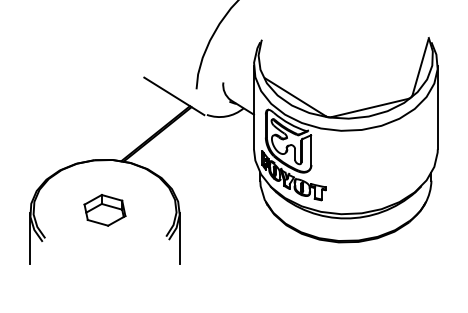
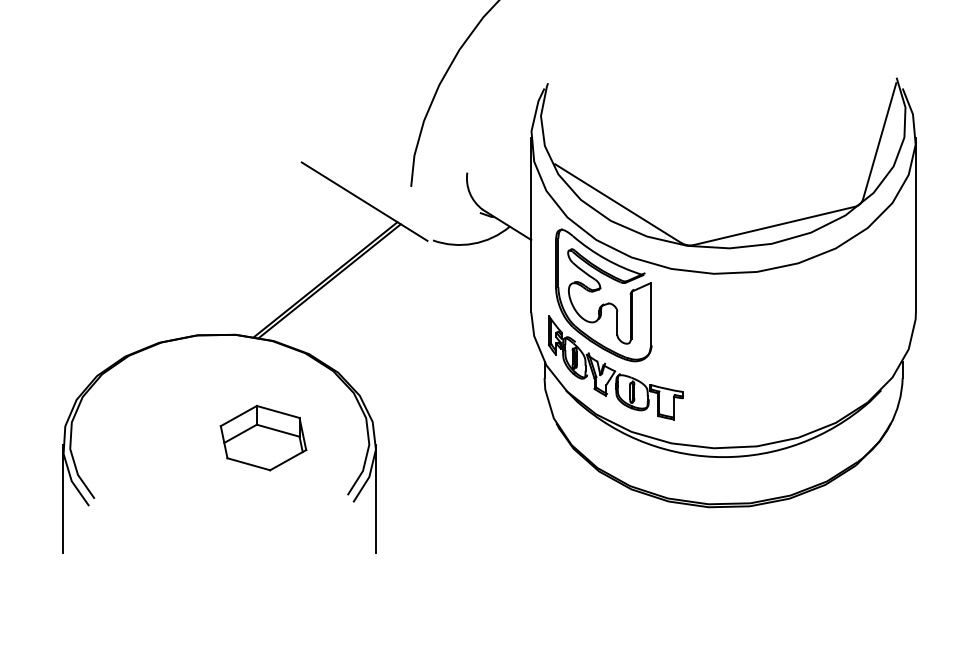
part: (104, 210) -> (262, 438), moved

